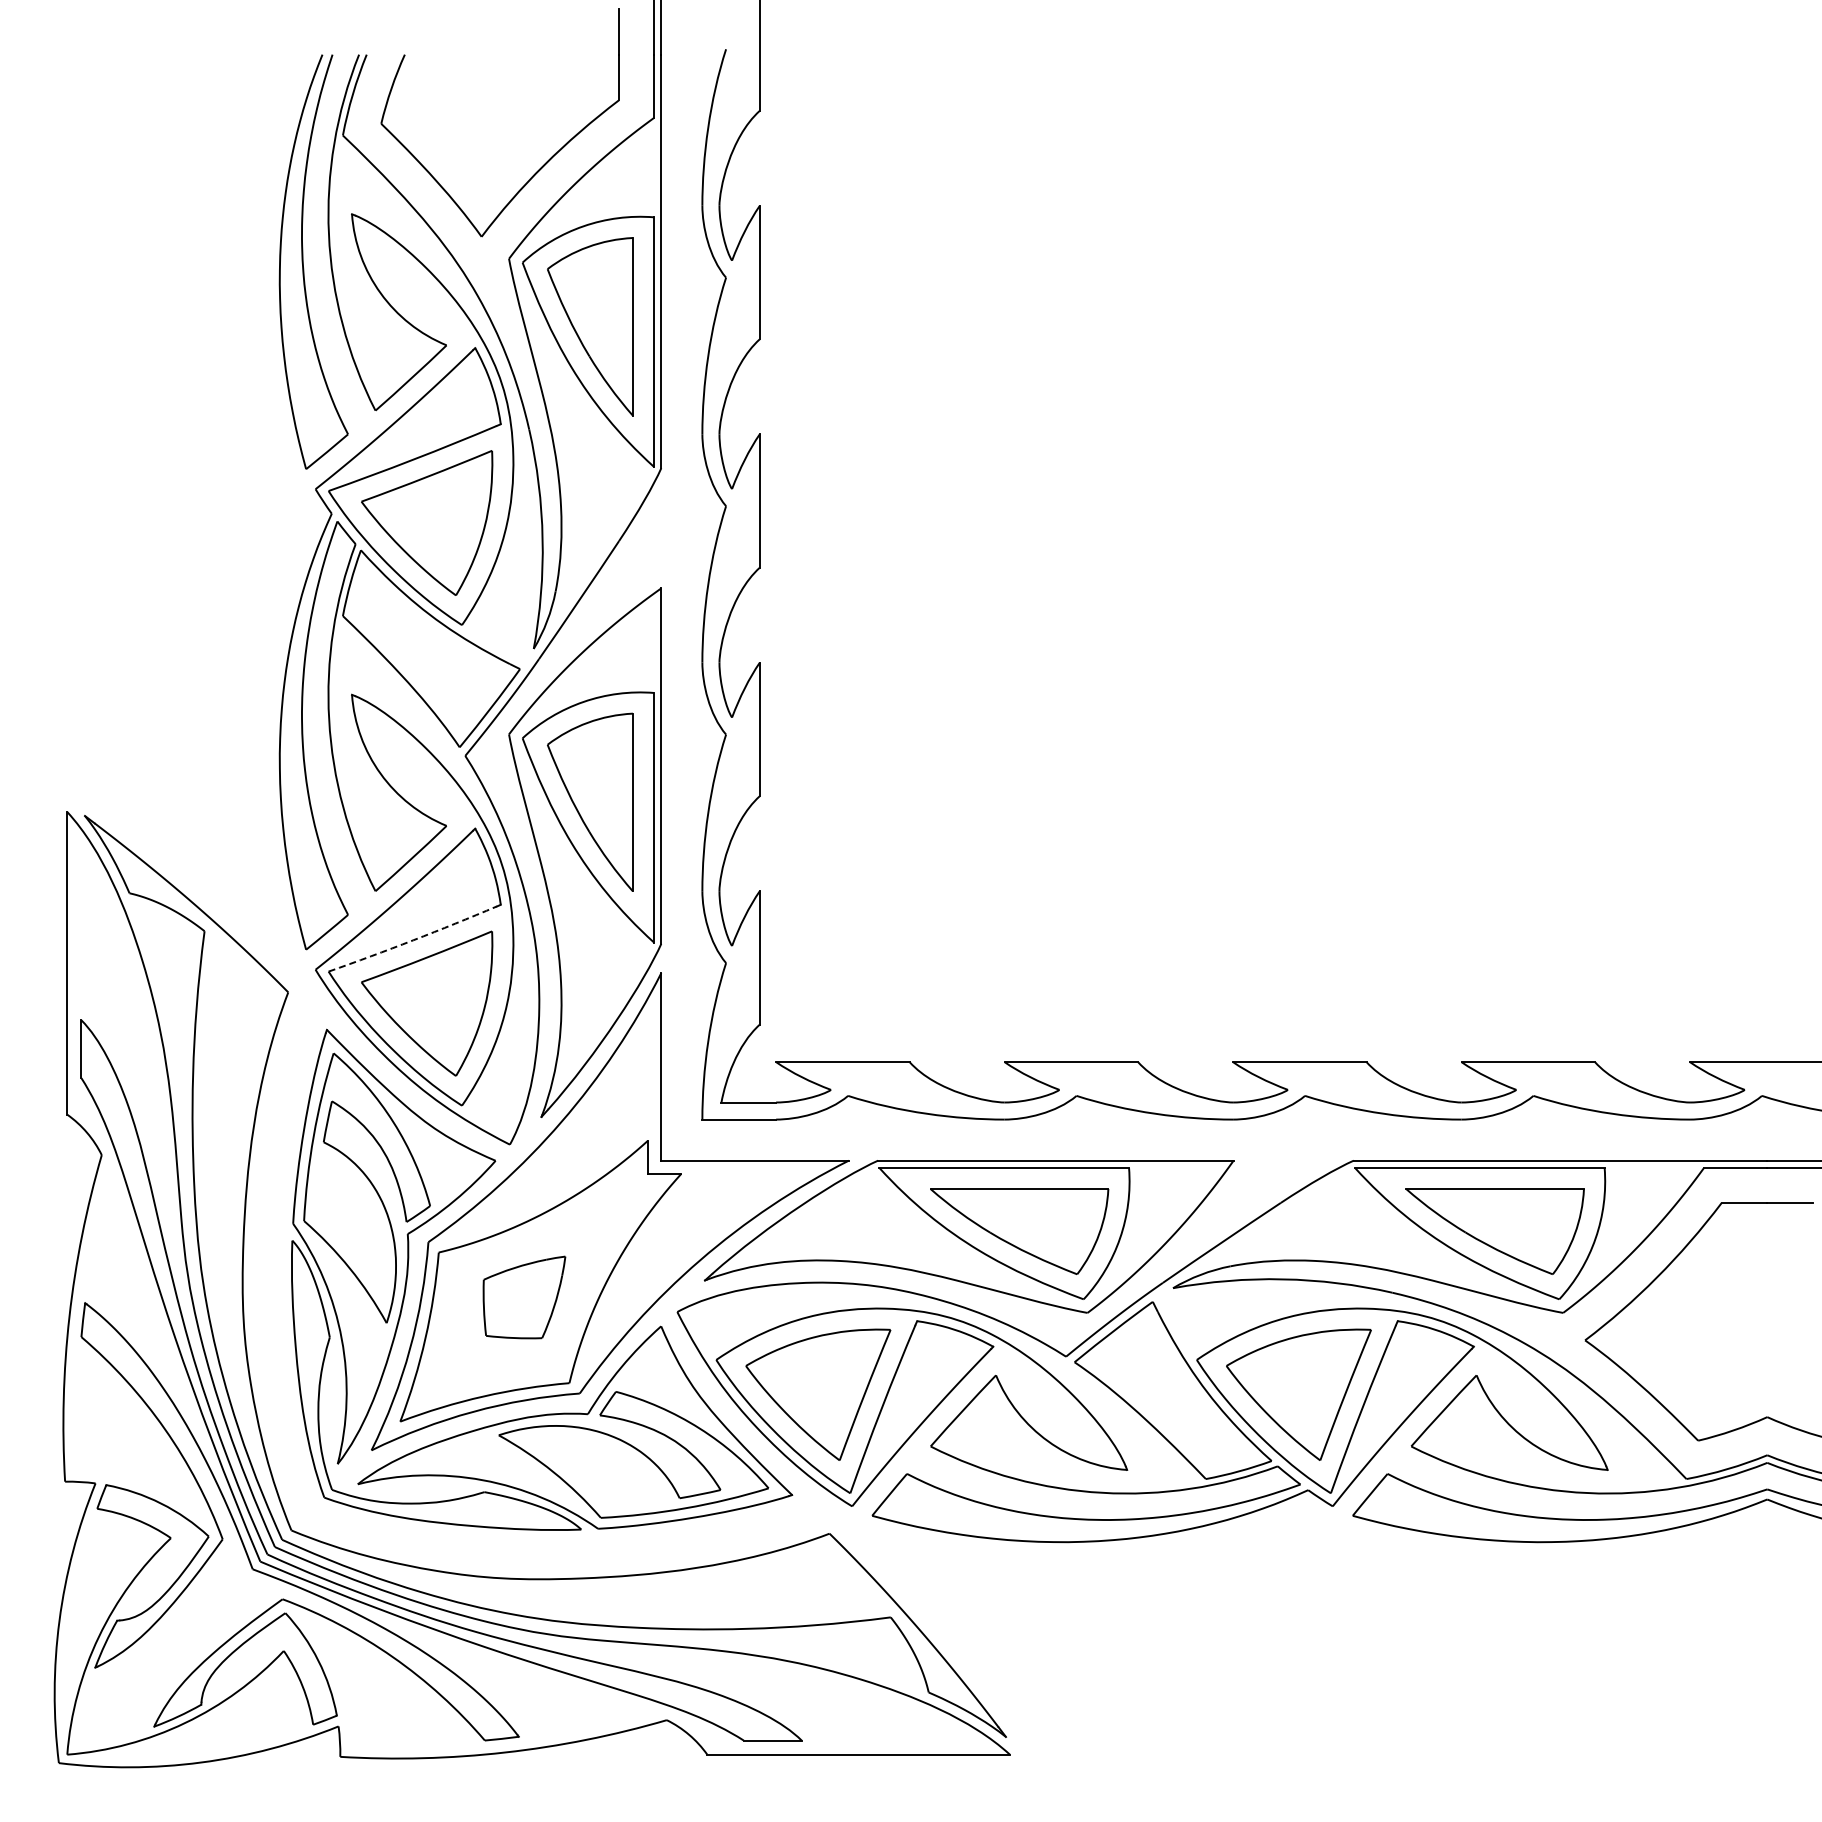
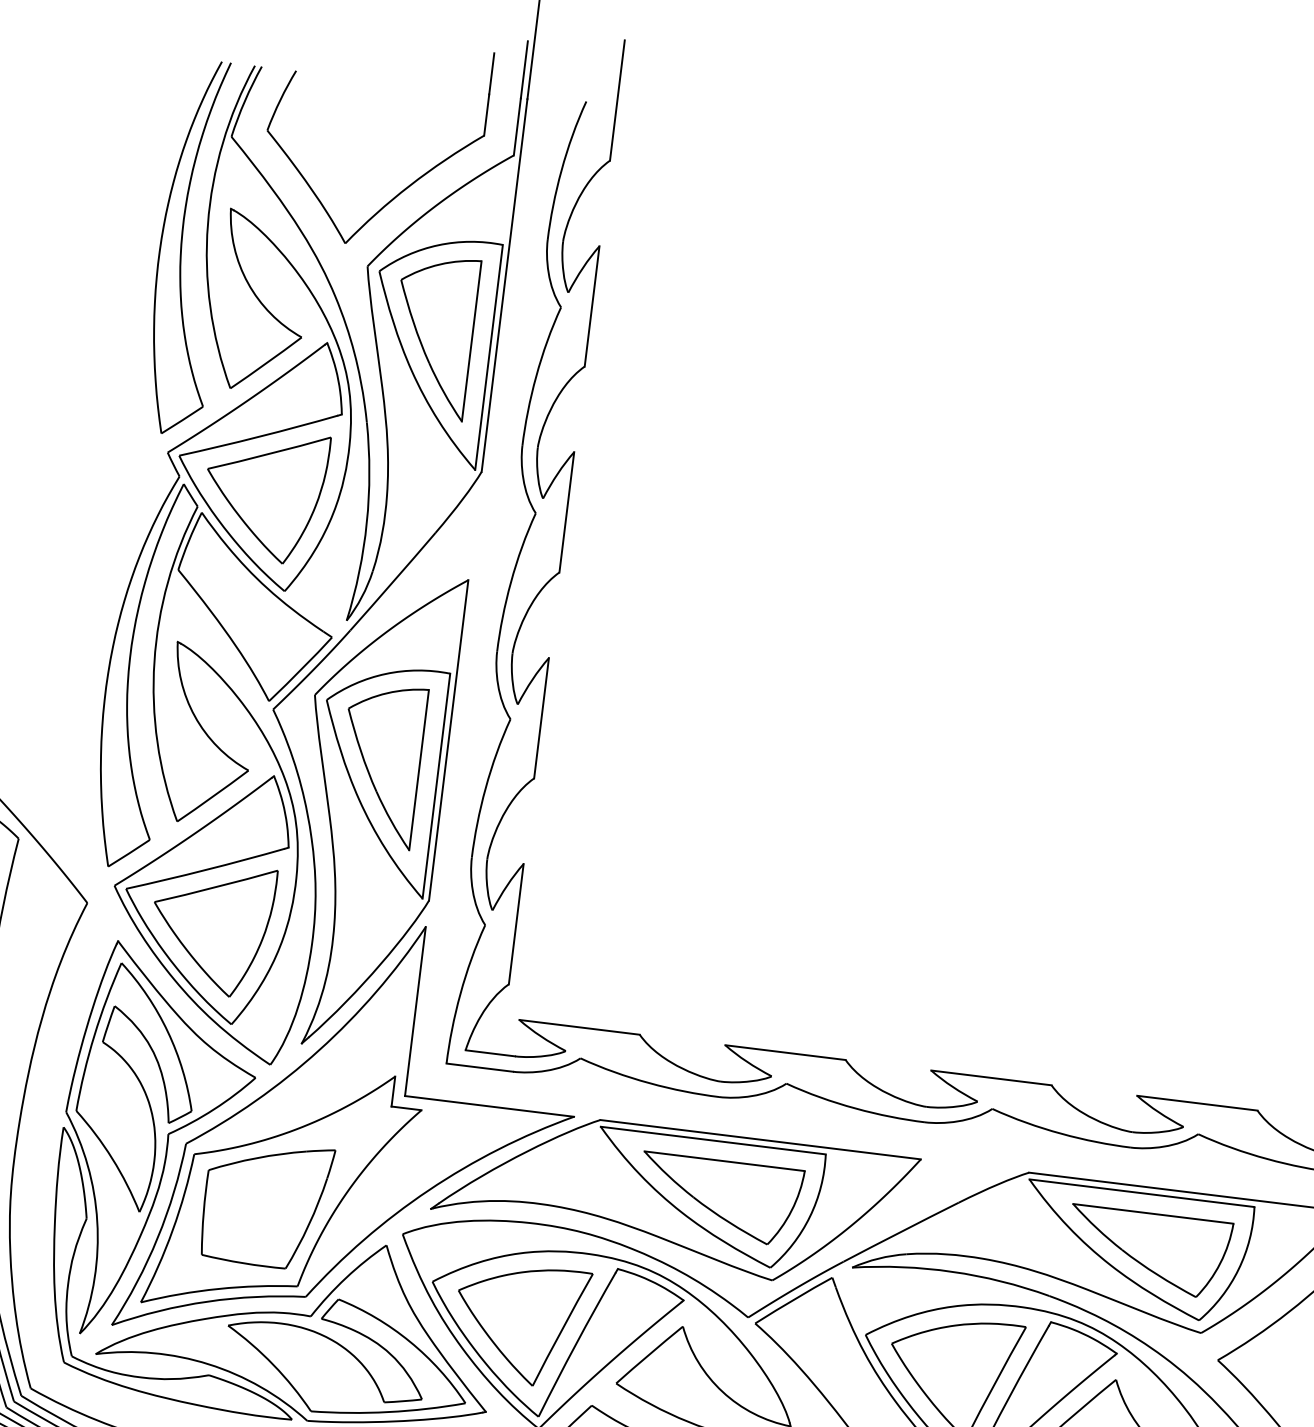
arc: (413, 940) -> (206, 870), dashed -> solid
part: (524, 1297) -> (266, 1204), size x1.67

